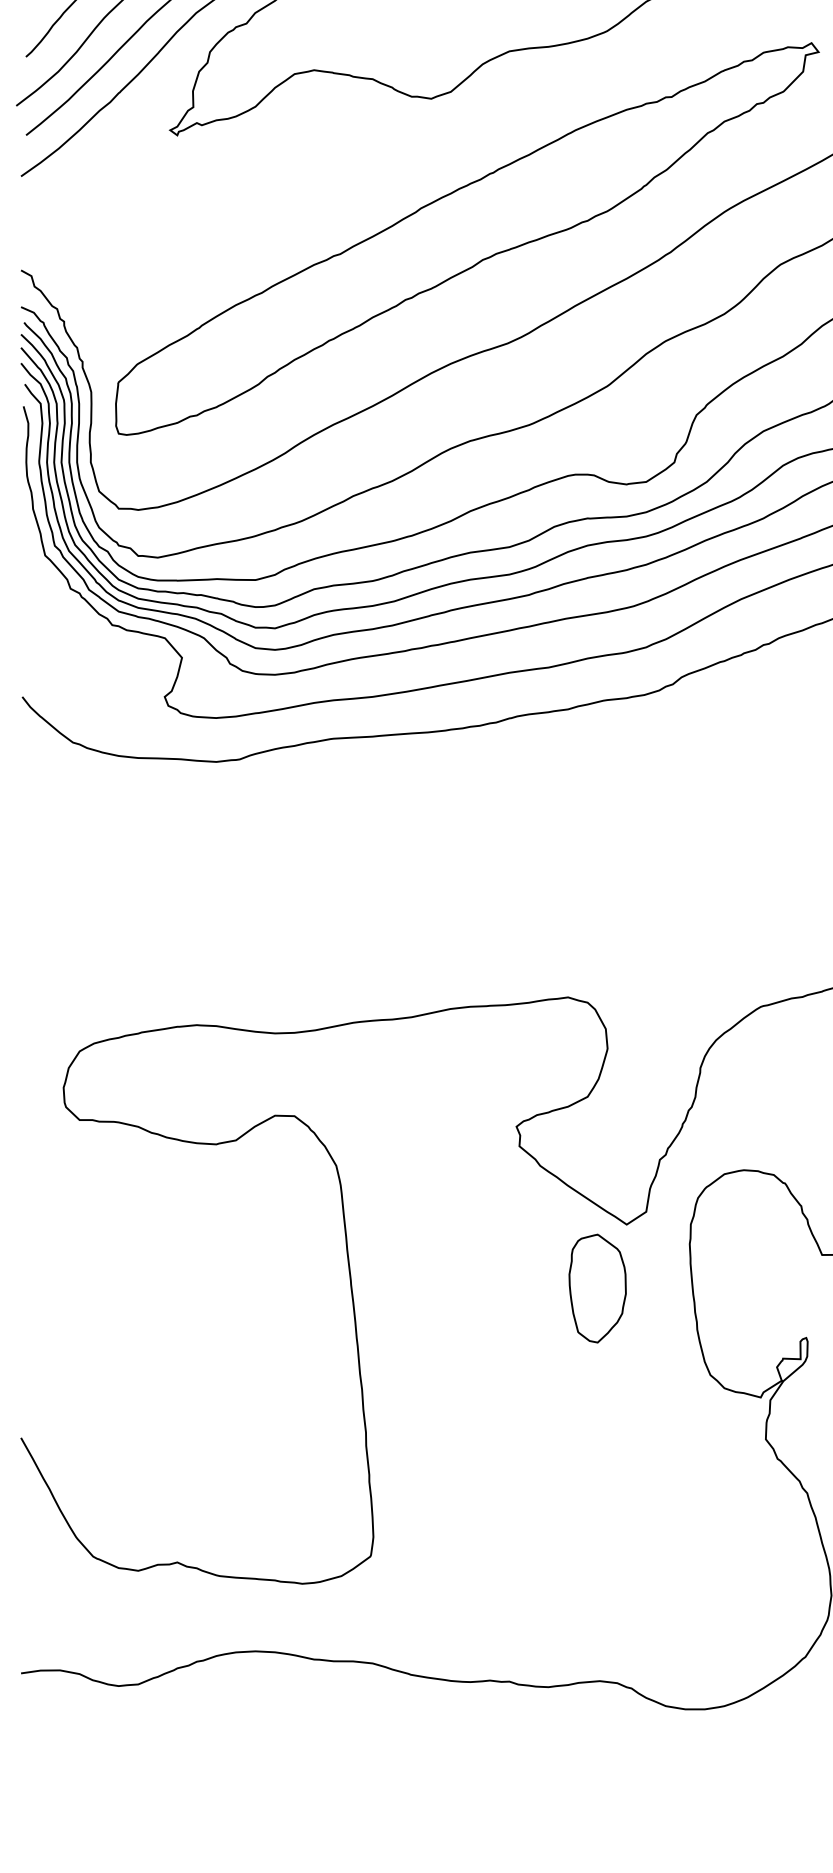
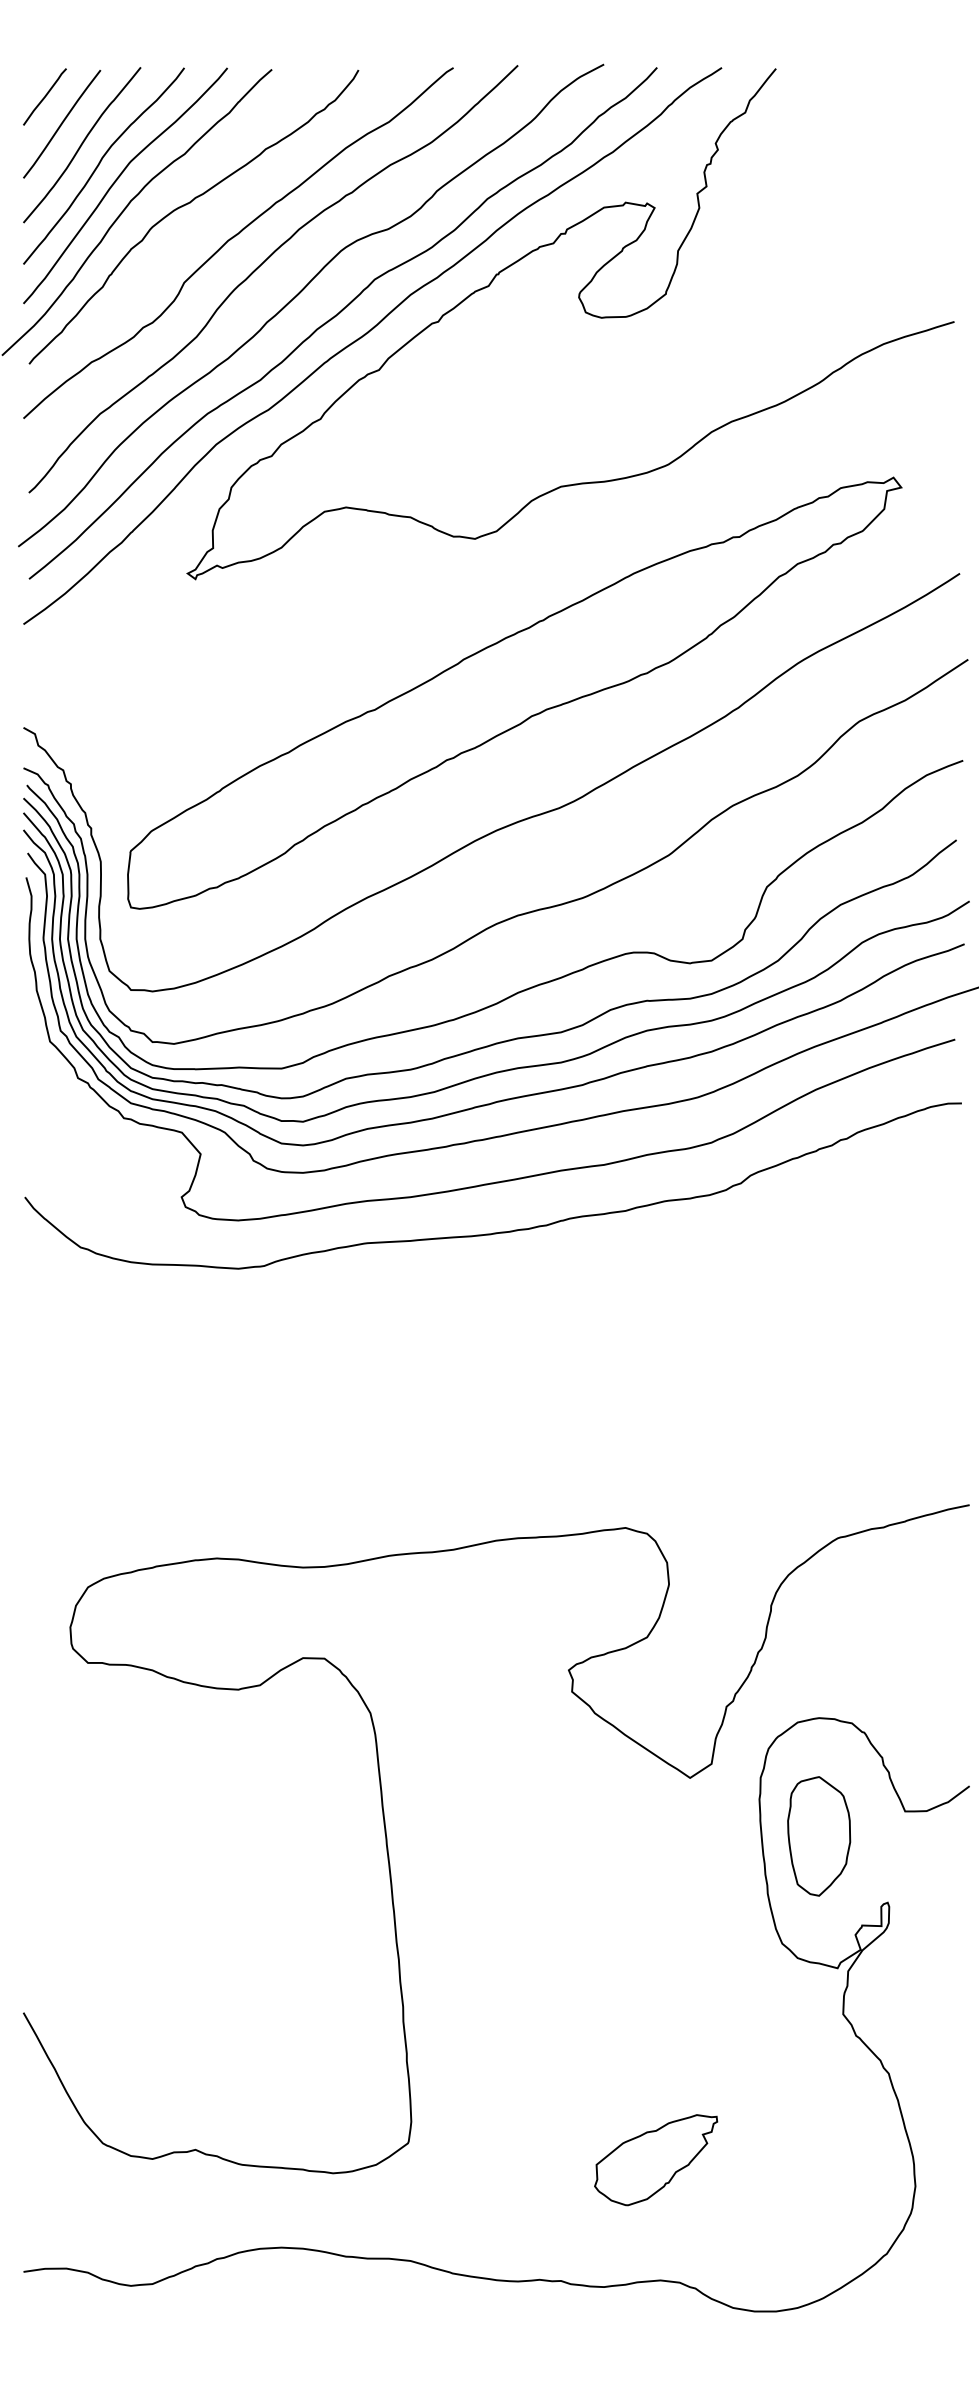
part: (598, 1288) -> (819, 1836), moved
part: (596, 1572) -> (656, 2160), added

